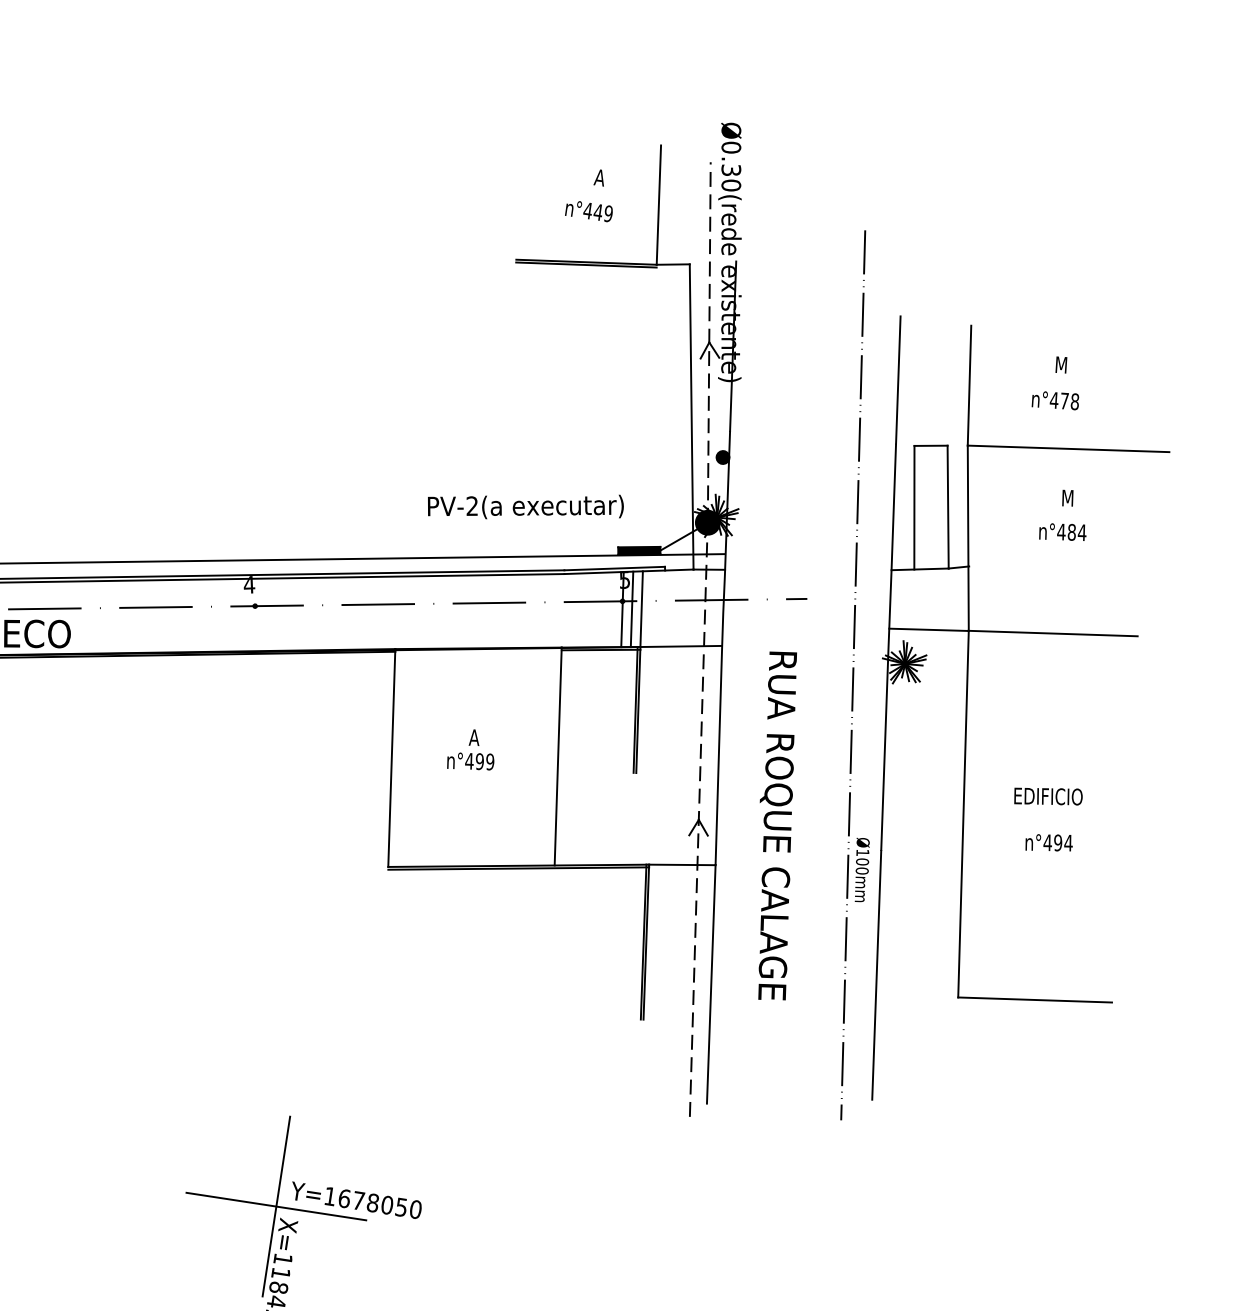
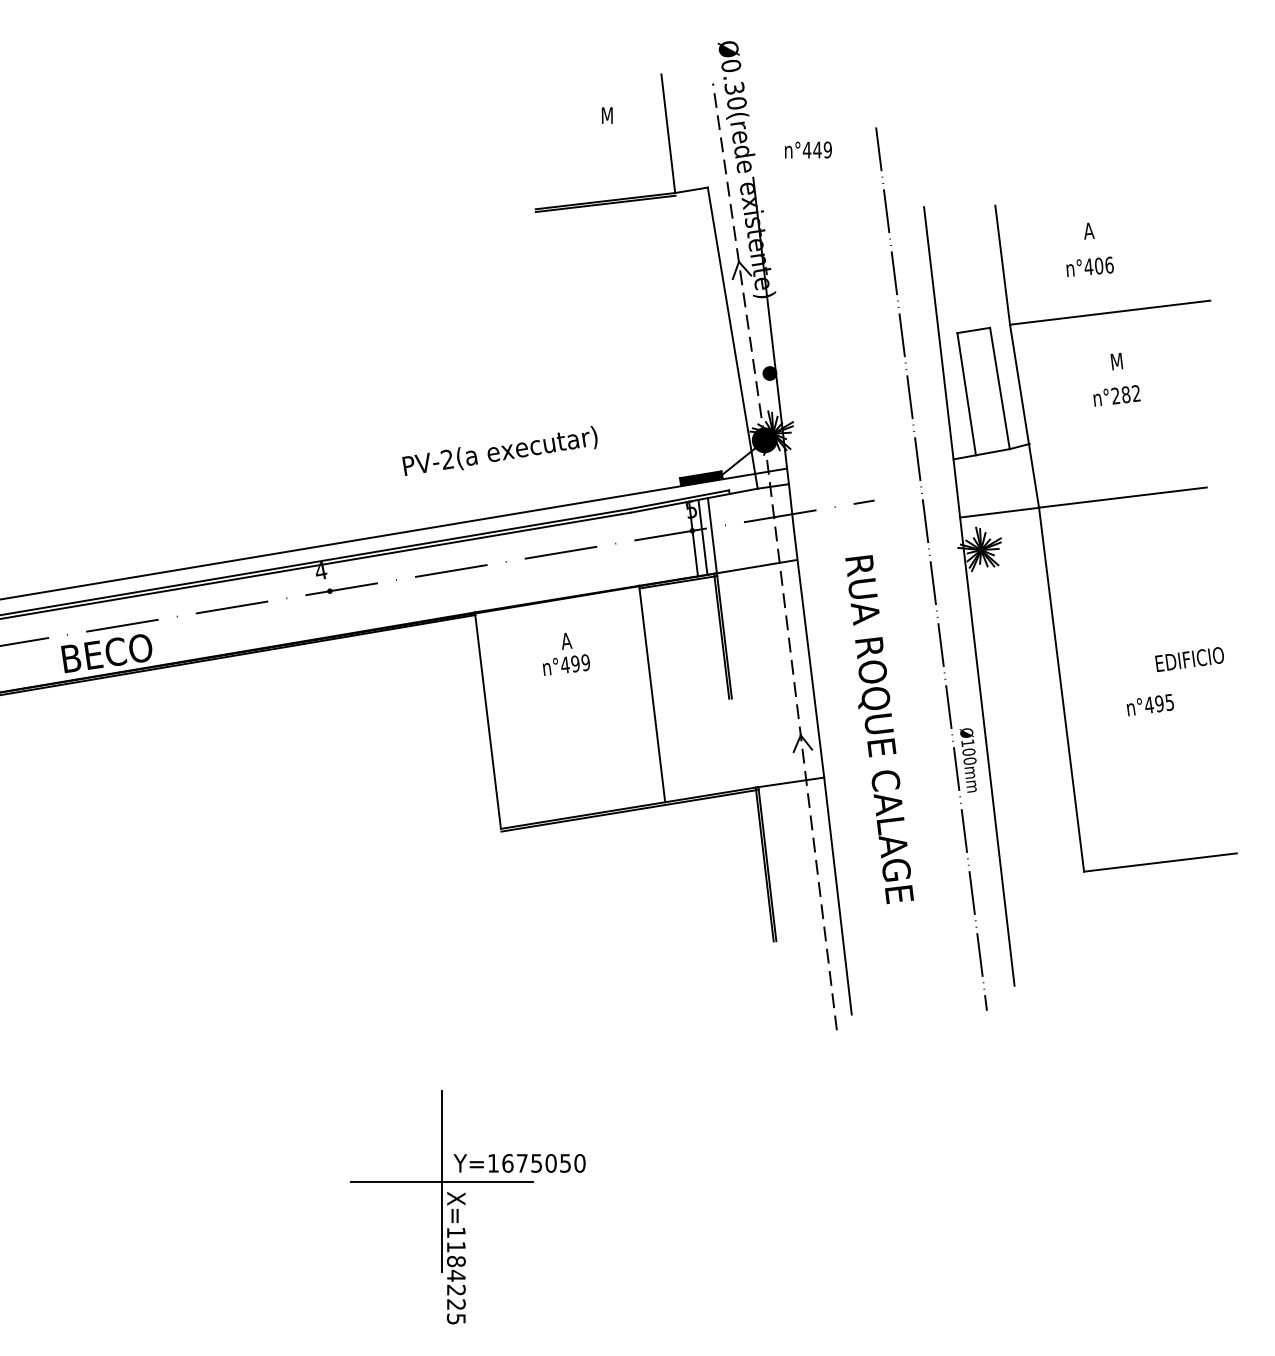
text: (600, 177) -> (606, 115), A -> M
text: (589, 210) -> (808, 149), moved
text: (1061, 364) -> (1090, 230), M -> A
text: (1069, 401) -> (1103, 265), n°478 -> n°406
text: (525, 505) -> (499, 450), moved
text: (1072, 532) -> (1126, 394), n°484 -> n°282
text: (471, 749) -> (565, 653), moved
text: (1048, 796) -> (1189, 659), moved
text: (1068, 843) -> (1169, 702), n°494 -> n°495
text: (372, 1203) -> (536, 1163), Y=1678050 -> Y=1675050

